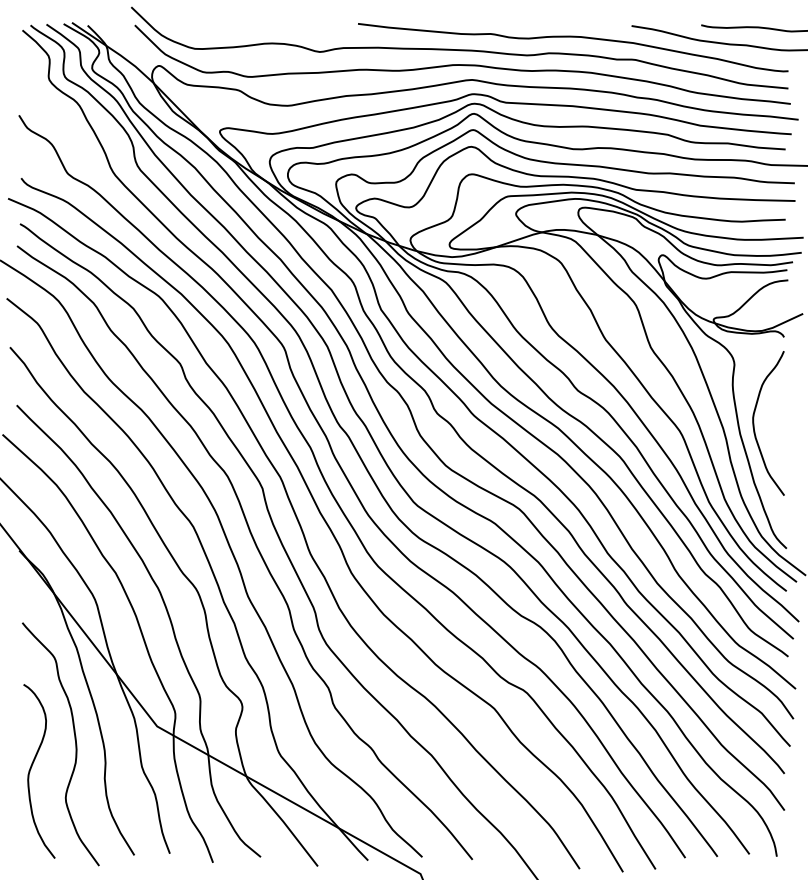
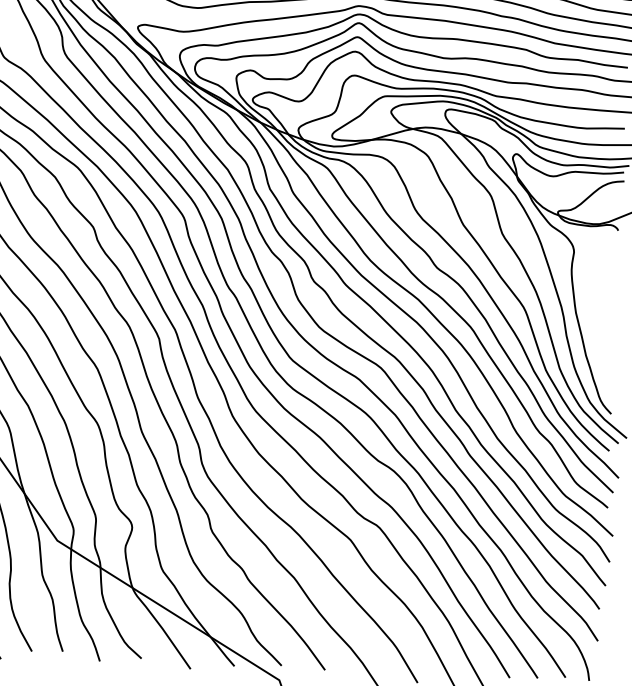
curve: (754, 423) -> (588, 304), removed

